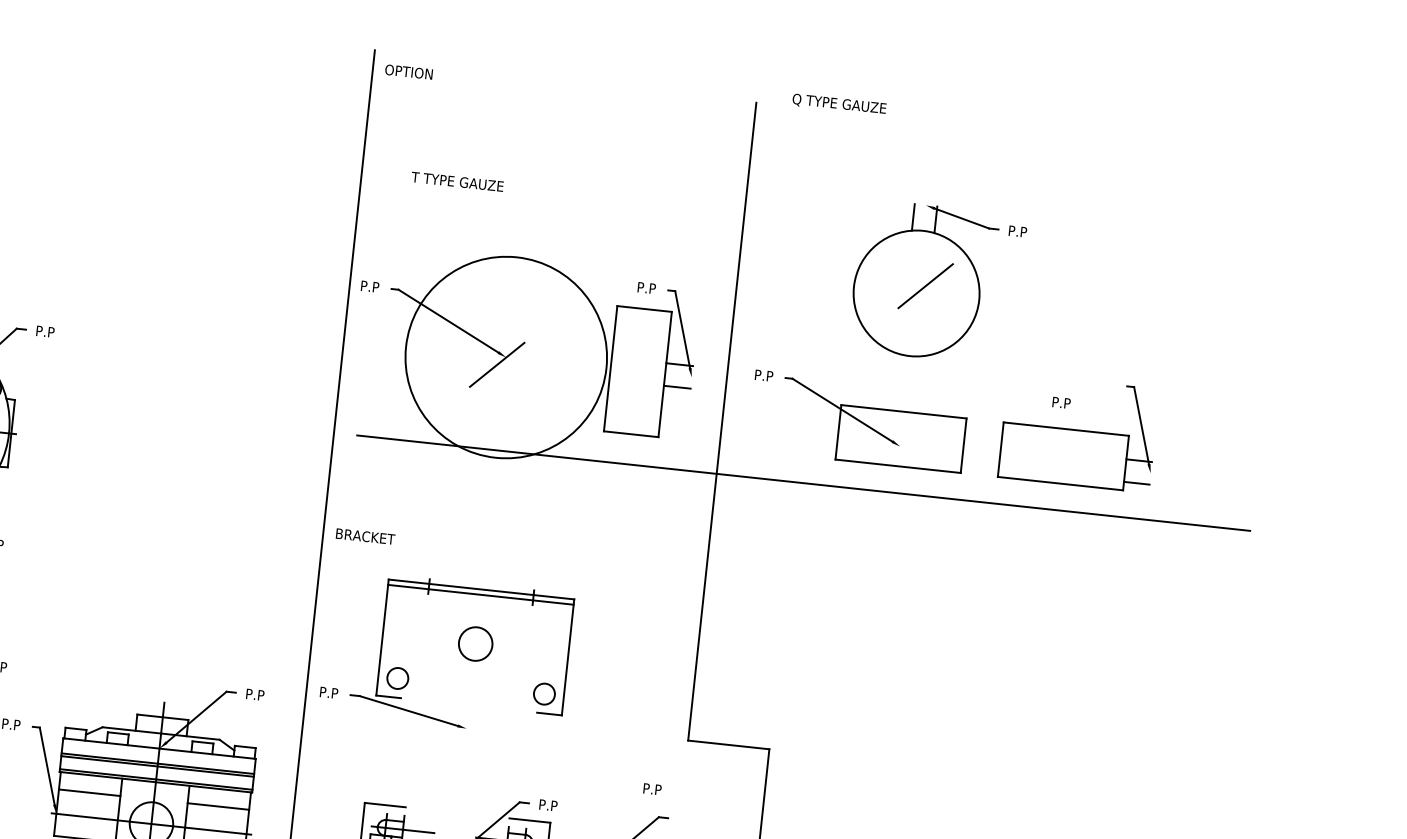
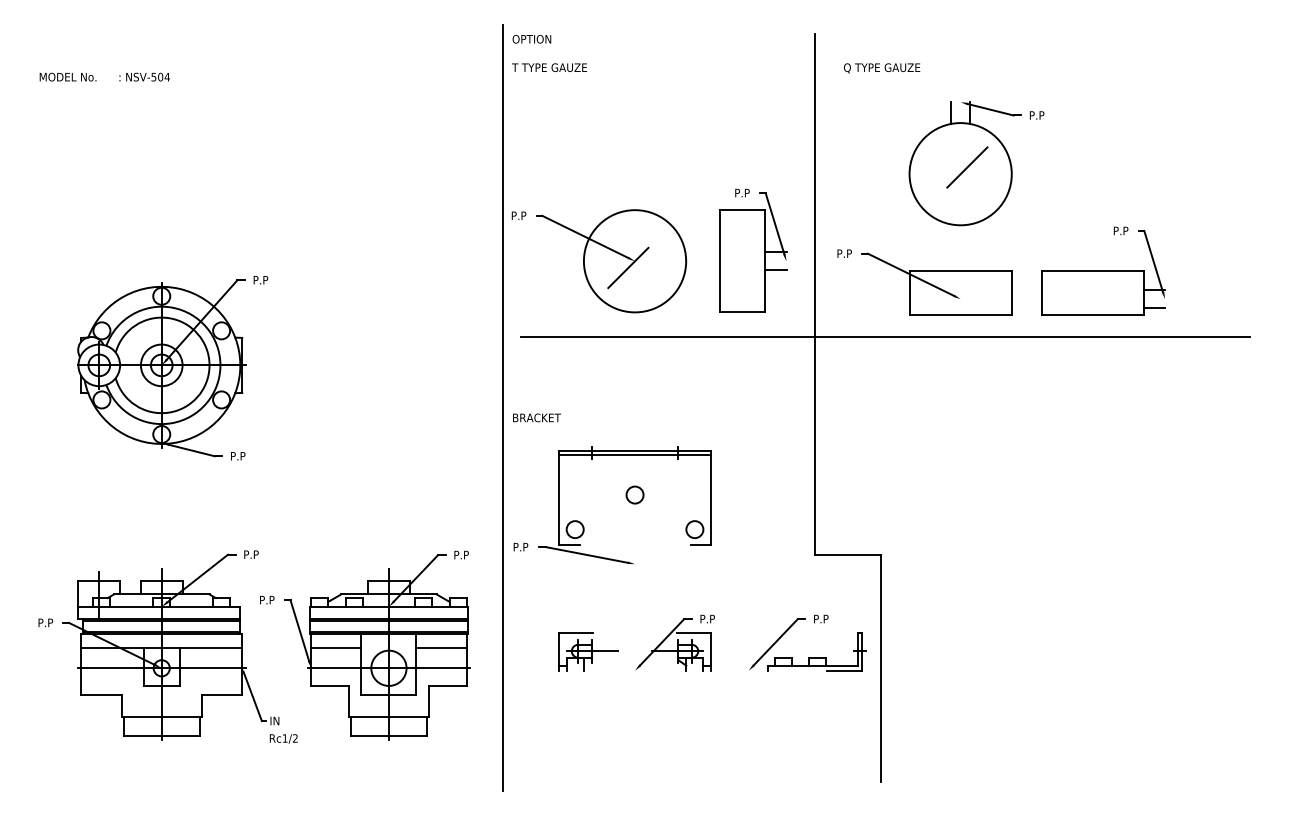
text: (839, 104) -> (882, 68), moved
text: (457, 181) -> (549, 67), moved
circle: (505, 357) -> (634, 261), size x0.62
text: (1060, 402) -> (1120, 230), moved
circle: (475, 643) -> (634, 494), size x0.62
text: (652, 788) -> (821, 618), moved

